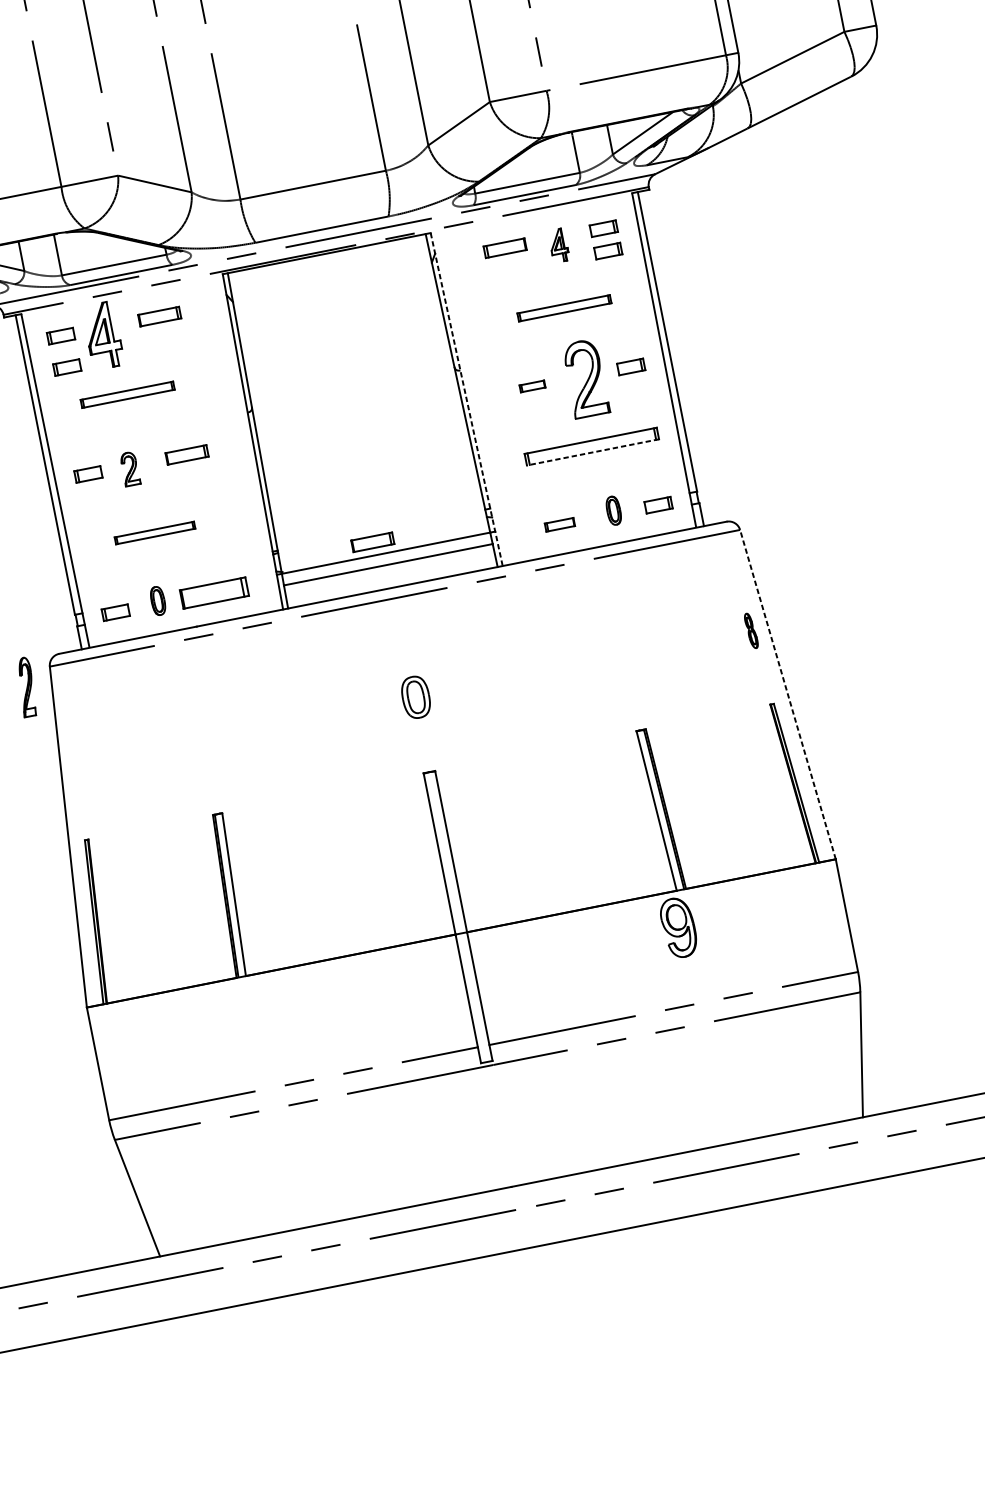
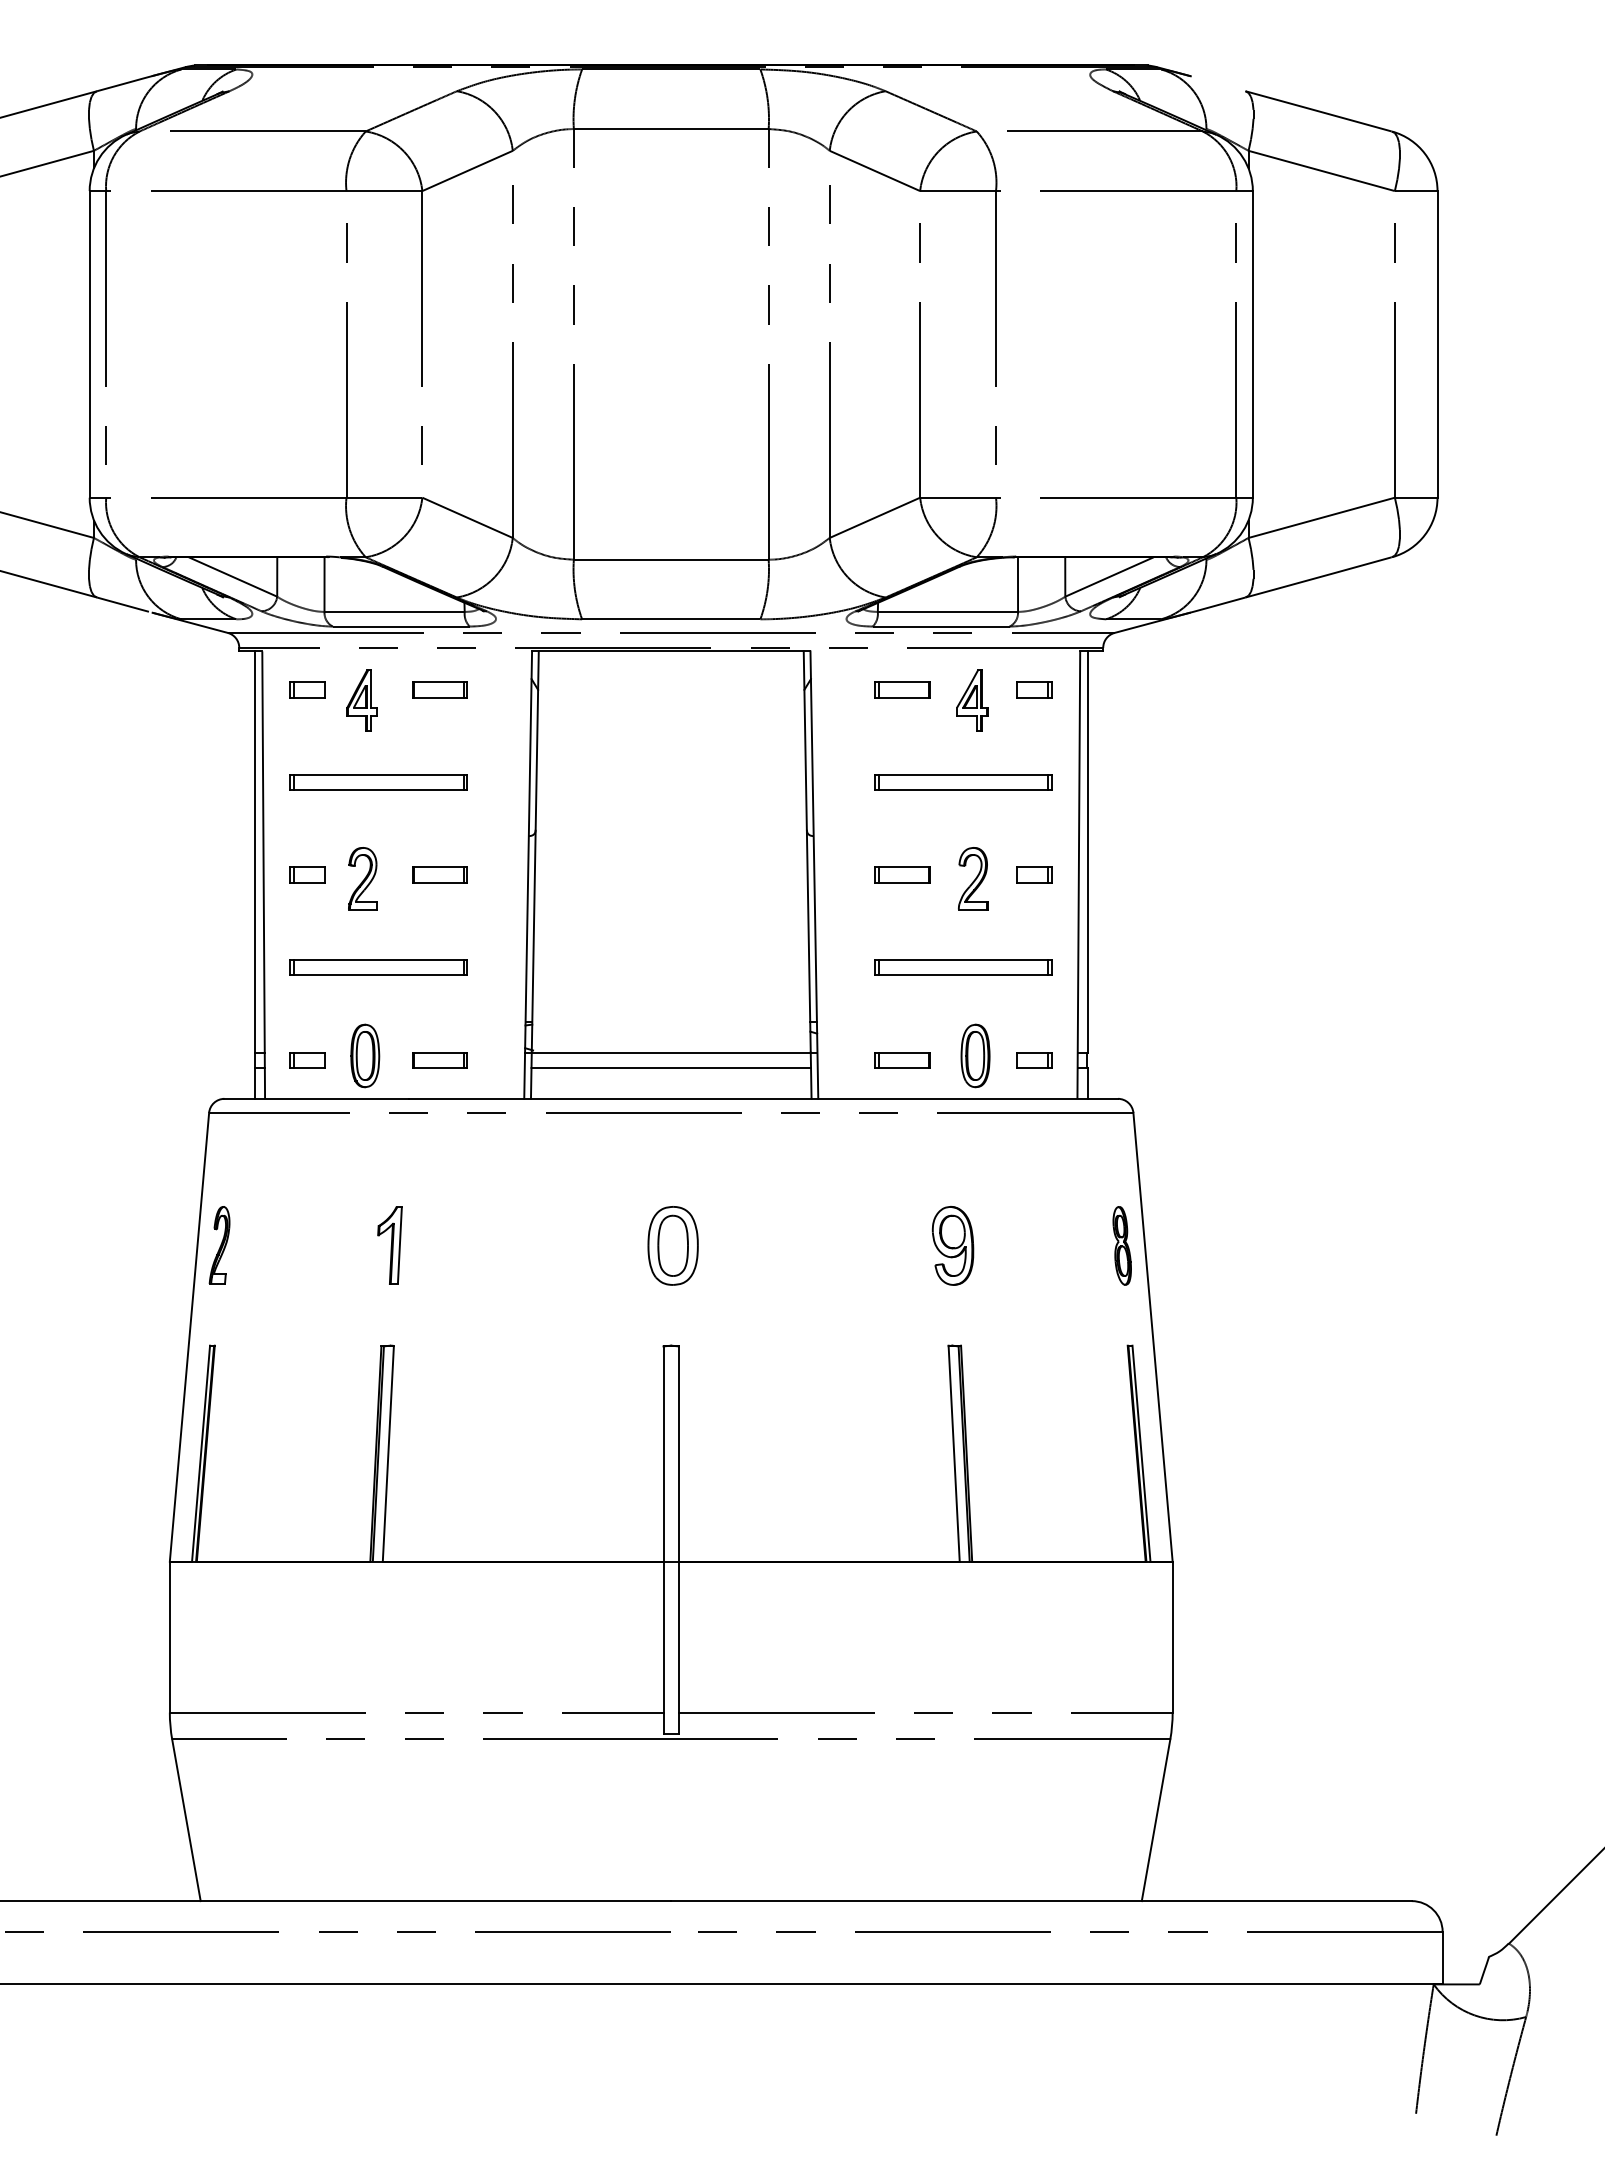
part: (558, 245) -> (972, 700), size x1.43
part: (608, 250) -> (1034, 719), removed
part: (564, 308) -> (963, 782), size x1.43
part: (102, 336) -> (361, 700), size x0.71
part: (66, 367) -> (307, 731), removed
part: (586, 378) -> (973, 878), size x0.62
part: (532, 386) -> (902, 874), size x1.67
part: (127, 394) -> (378, 782), size x1.43
line: (466, 399) -> (814, 875), dashed -> solid
line: (592, 452) -> (963, 975), dashed -> solid
part: (129, 468) -> (362, 878), size x1.43
part: (613, 510) -> (975, 1055), size x1.67
part: (559, 524) -> (902, 1060), size x1.43
part: (154, 532) -> (378, 967), size x1.67
part: (372, 541) -> (656, 1034), removed
part: (214, 593) -> (439, 1060), size x0.62
part: (158, 600) -> (365, 1055), size x1.67
part: (750, 630) -> (1121, 1245), size x1.67
part: (26, 687) -> (219, 1245), moved
line: (787, 694) -> (1152, 1336), dashed -> solid
part: (415, 697) -> (672, 1245), size x1.43
part: (204, 738) -> (389, 1245), added
part: (678, 927) -> (952, 1245), moved

